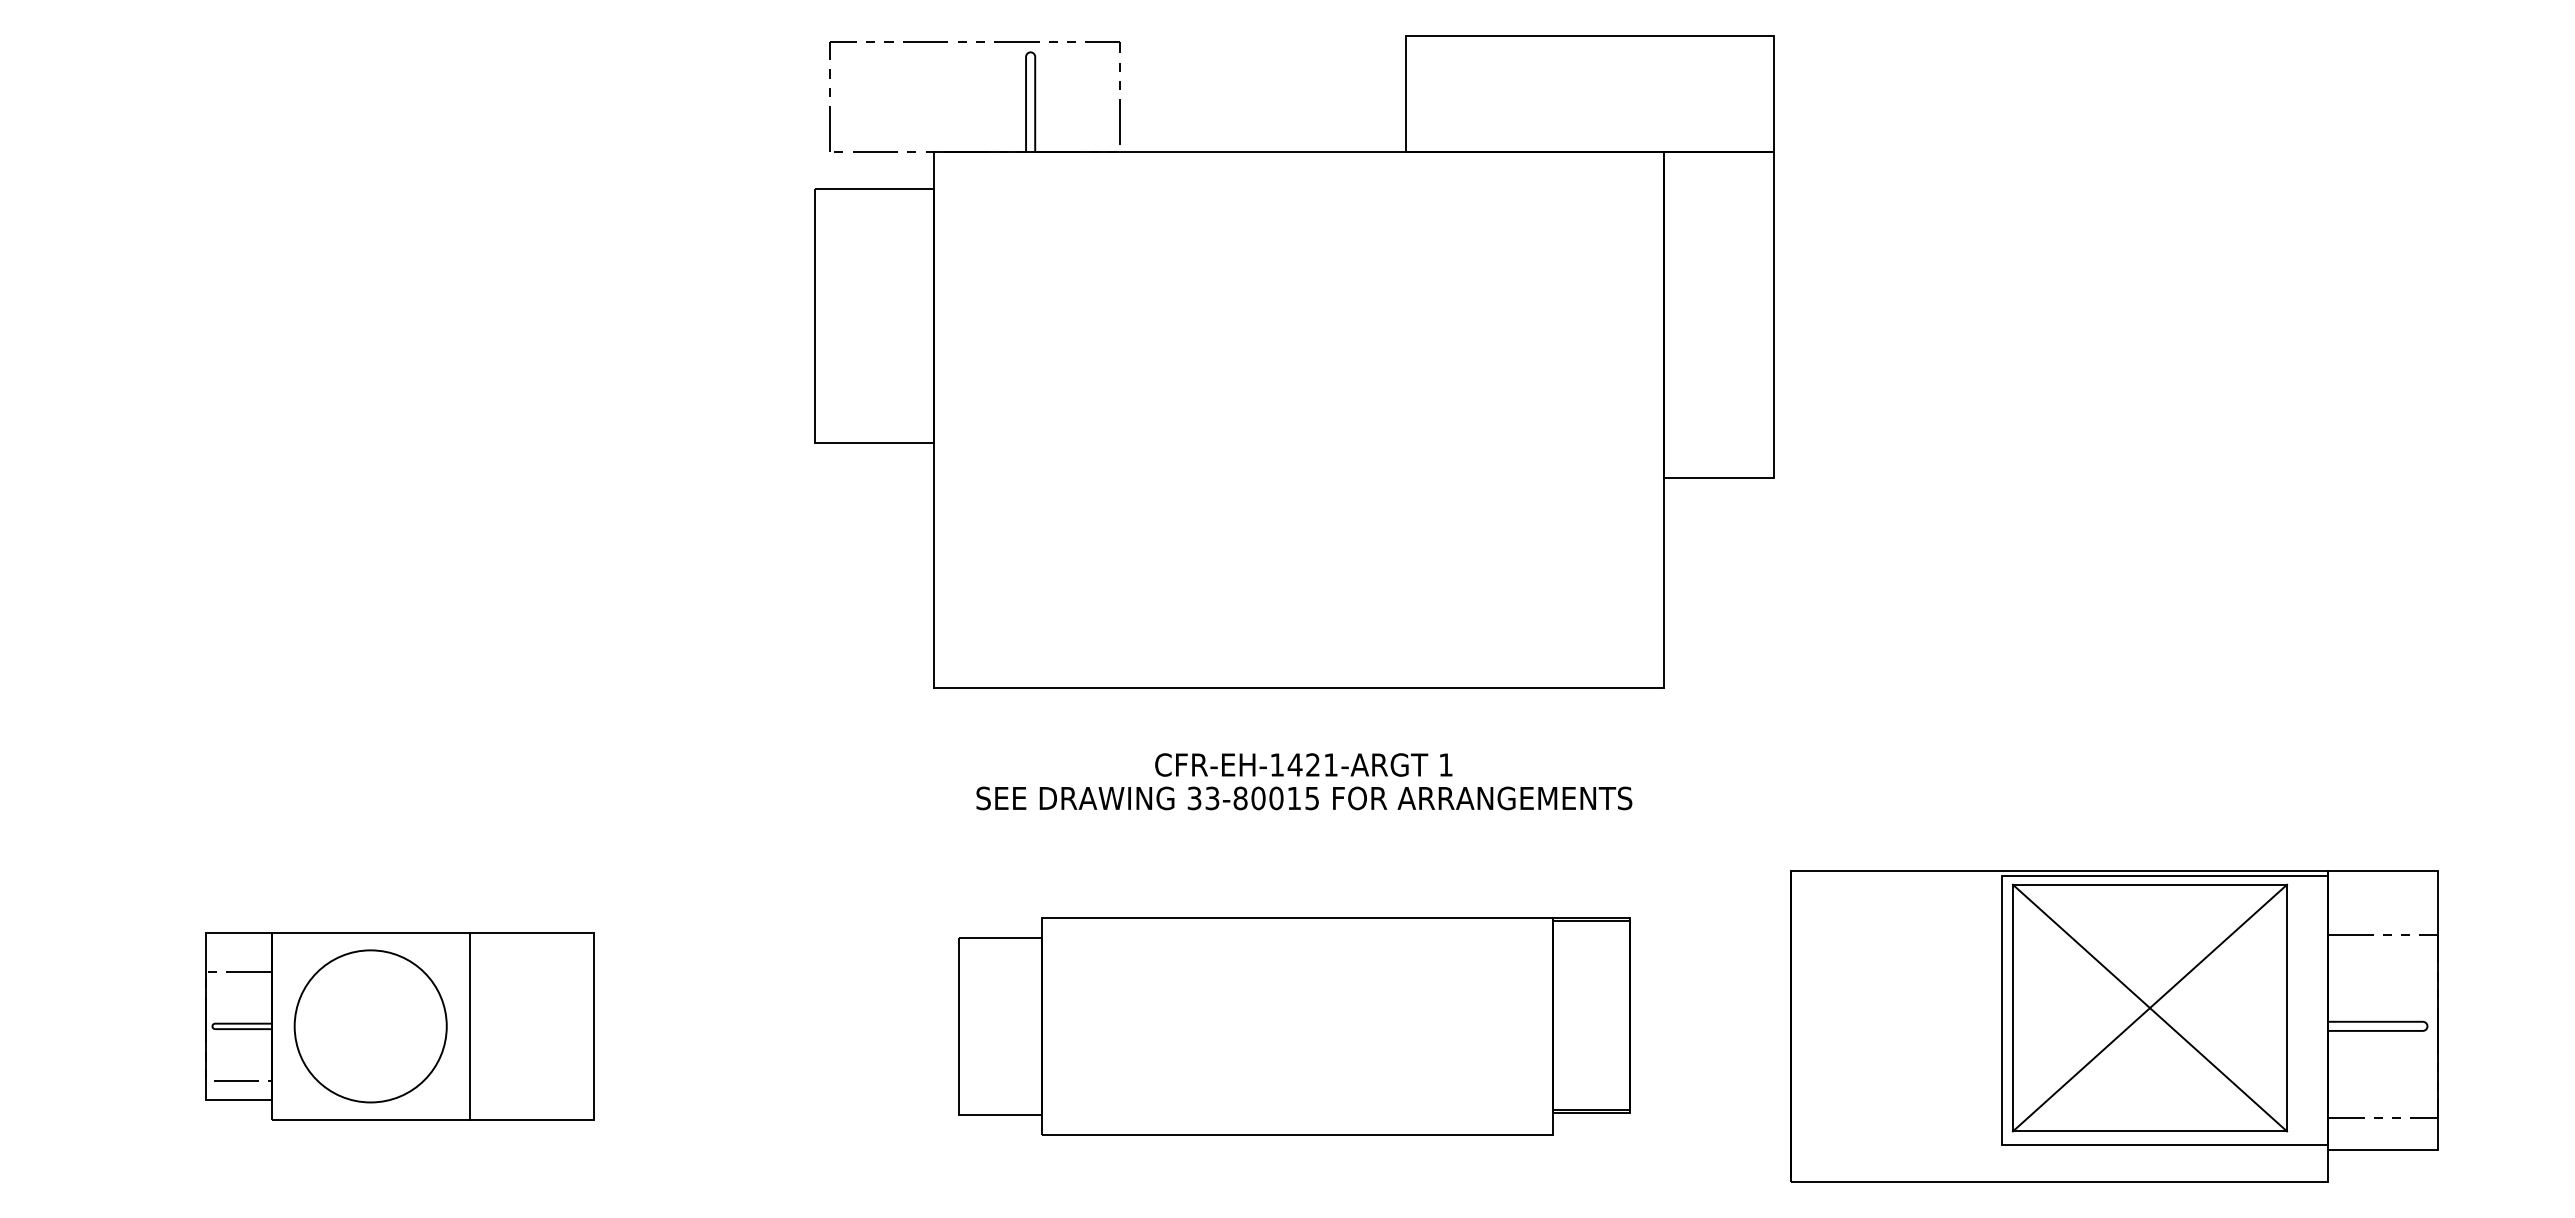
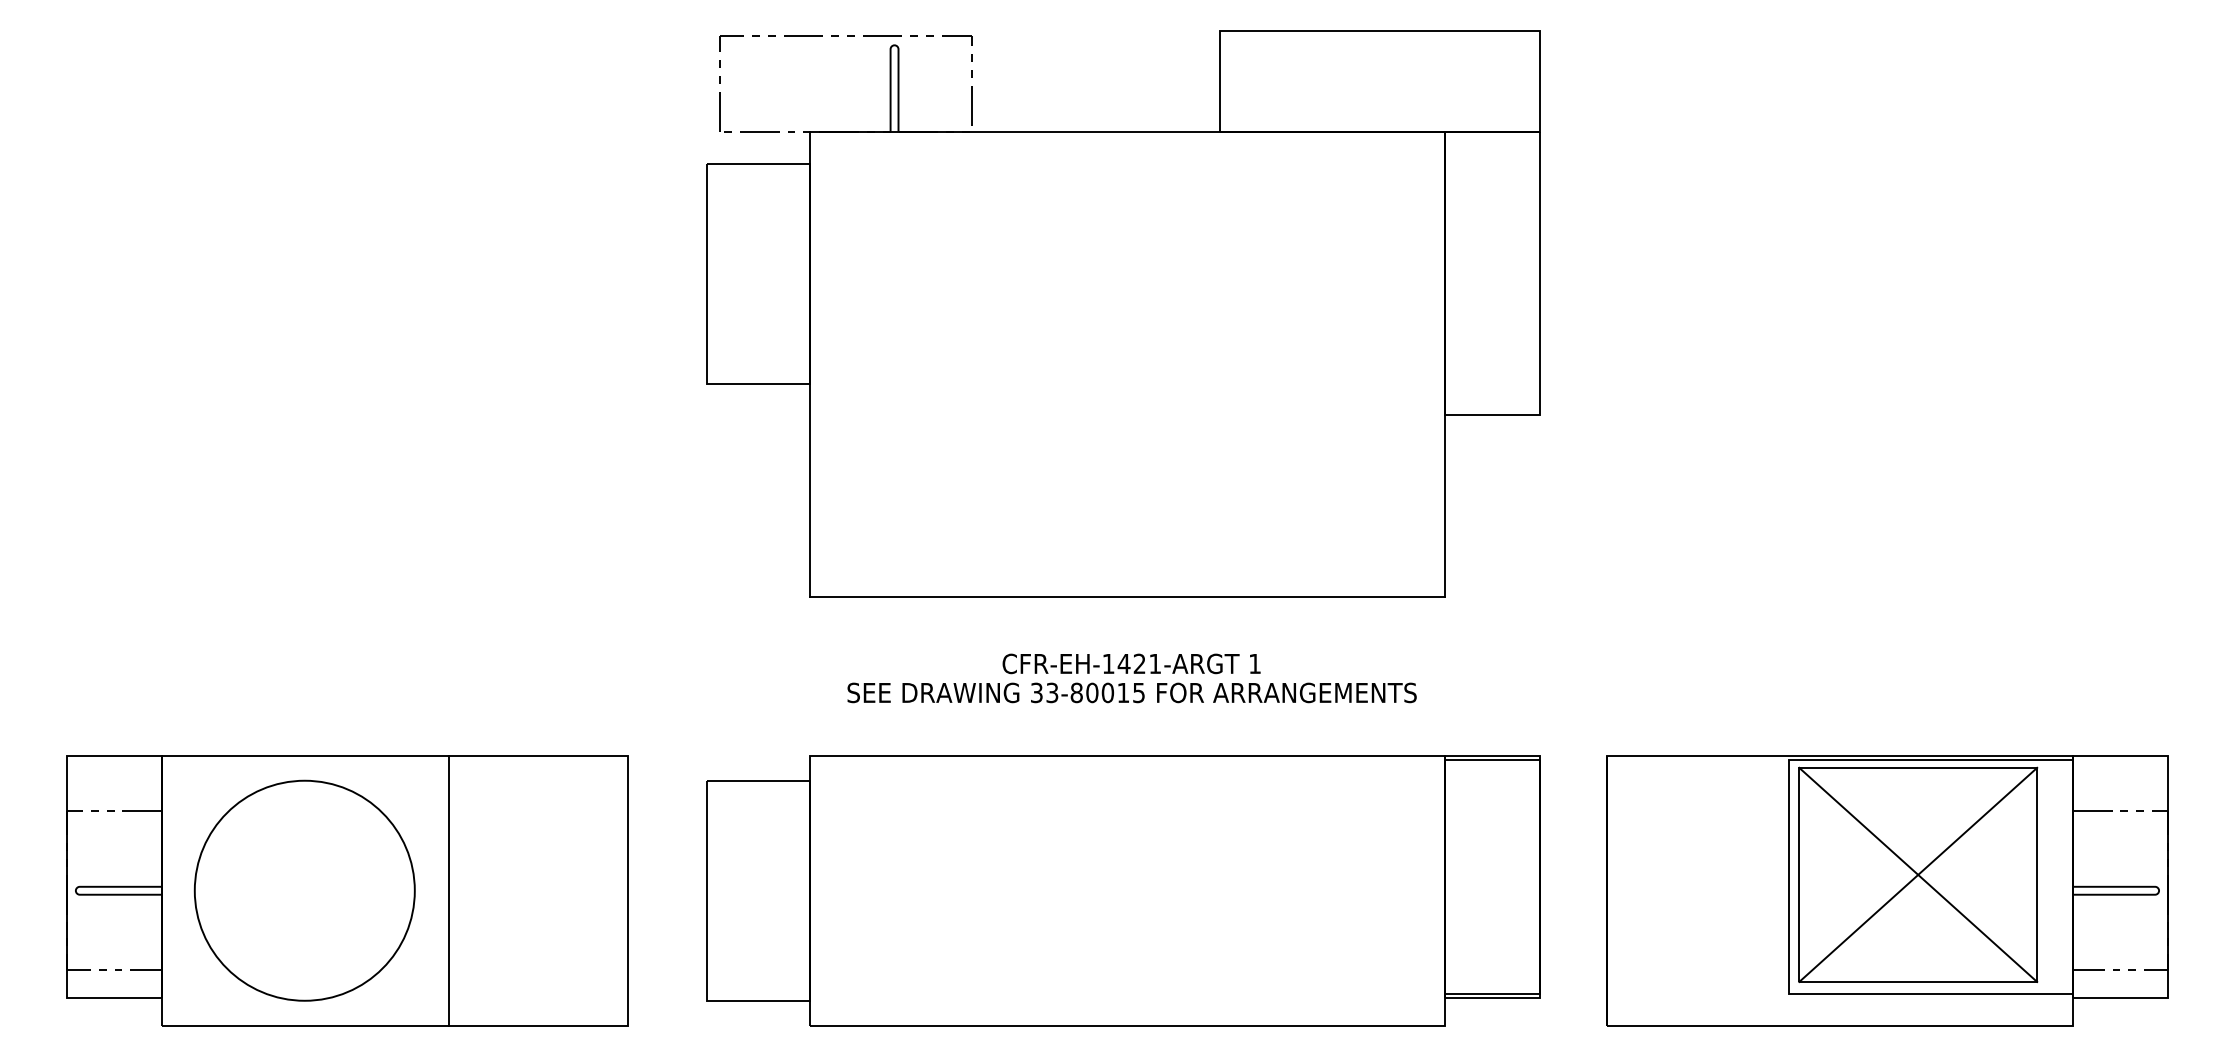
part: (399, 1026) -> (346, 890), size x1.67
part: (1294, 1026) -> (1123, 890), size x1.43
part: (2114, 1026) -> (1887, 890), moved

